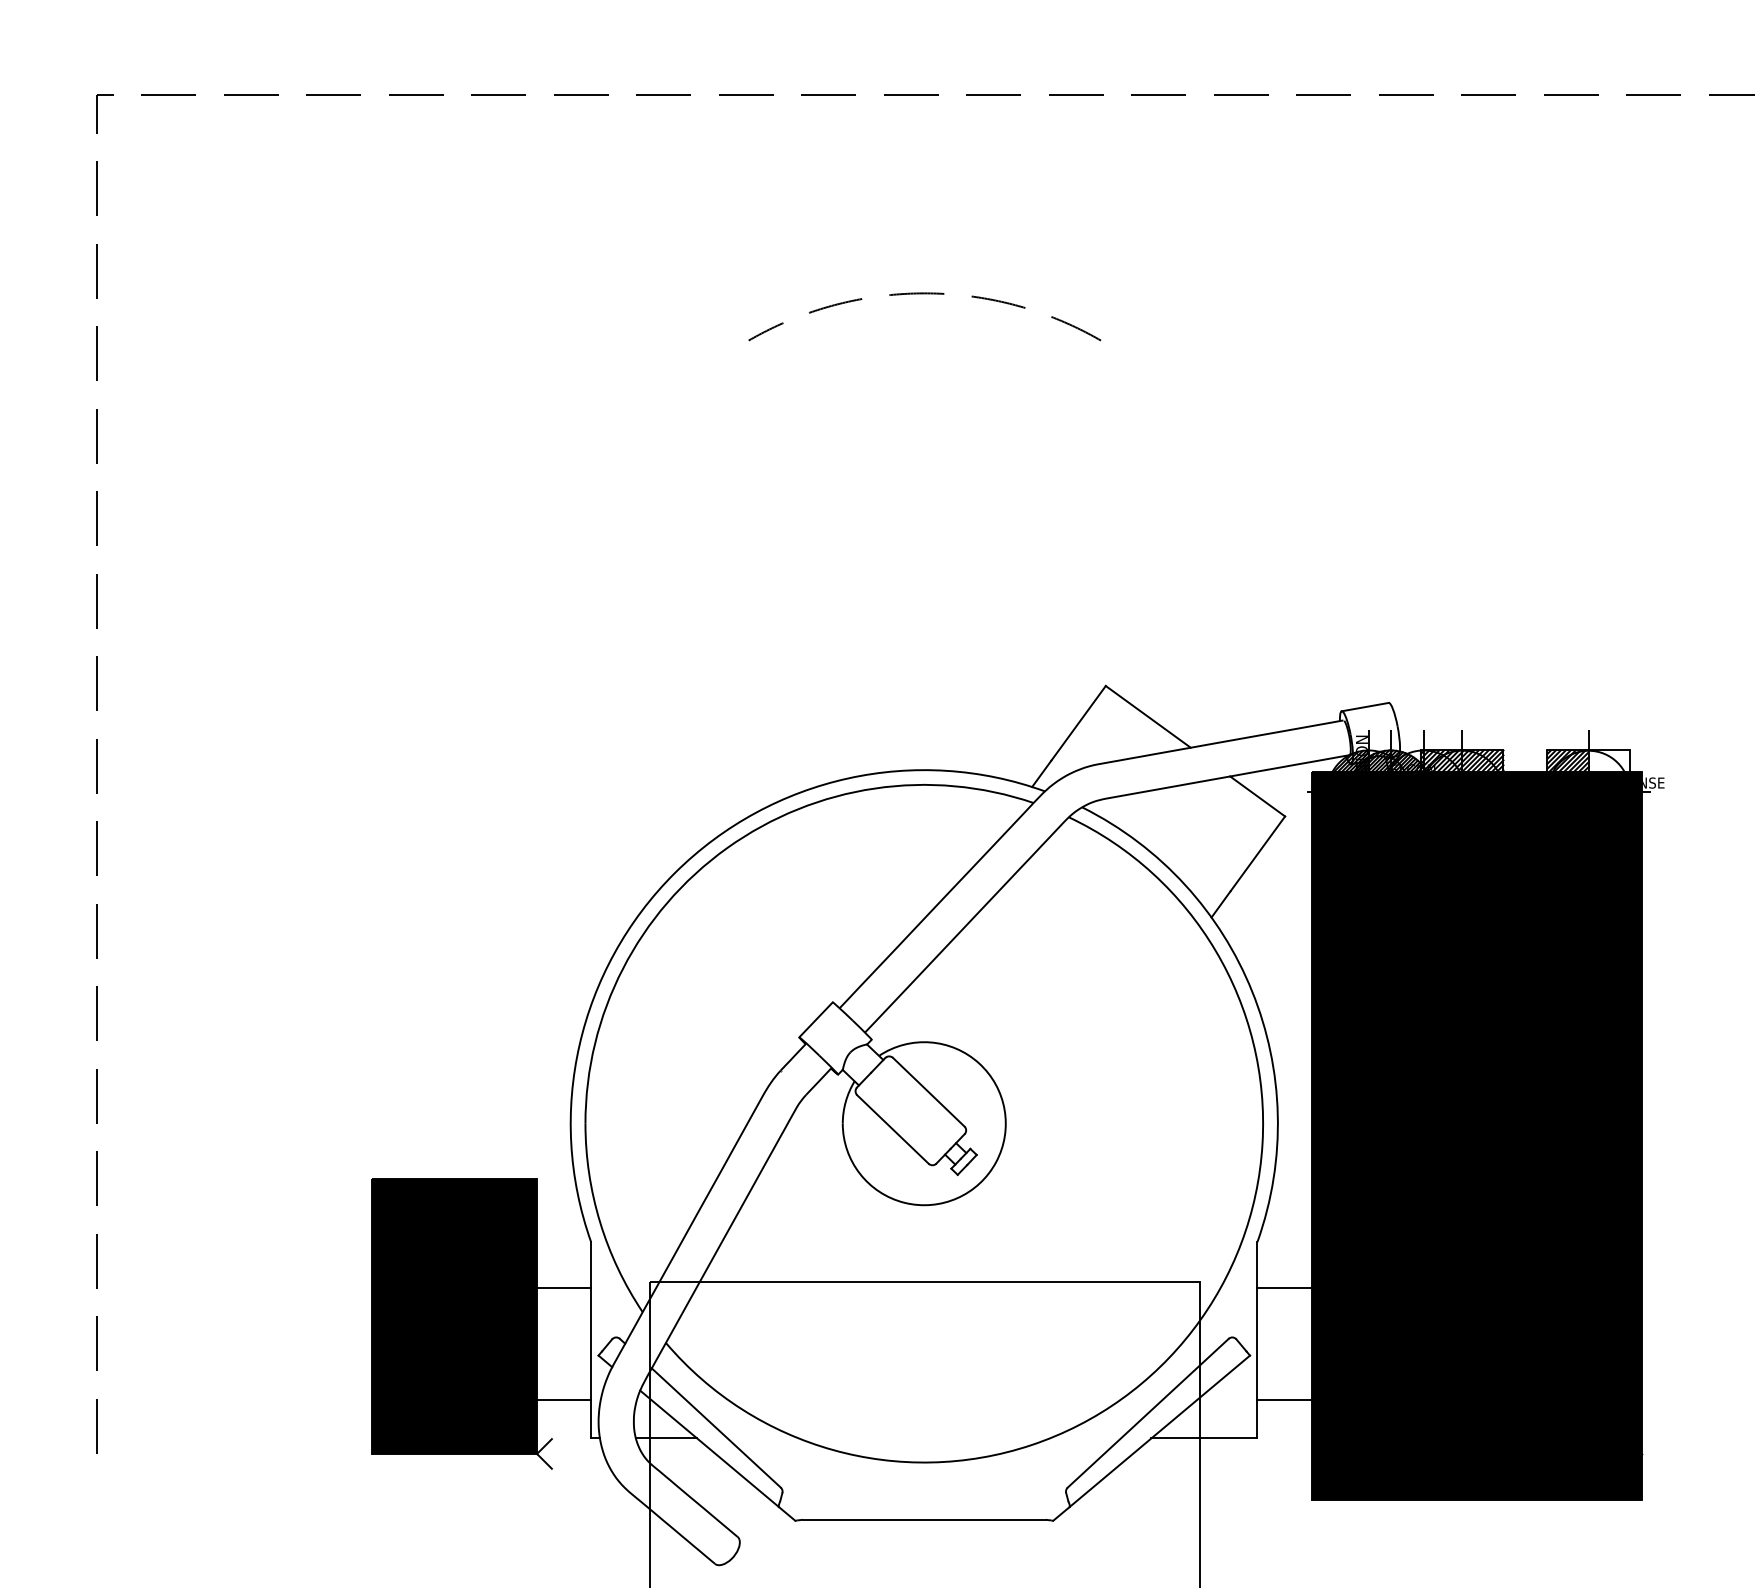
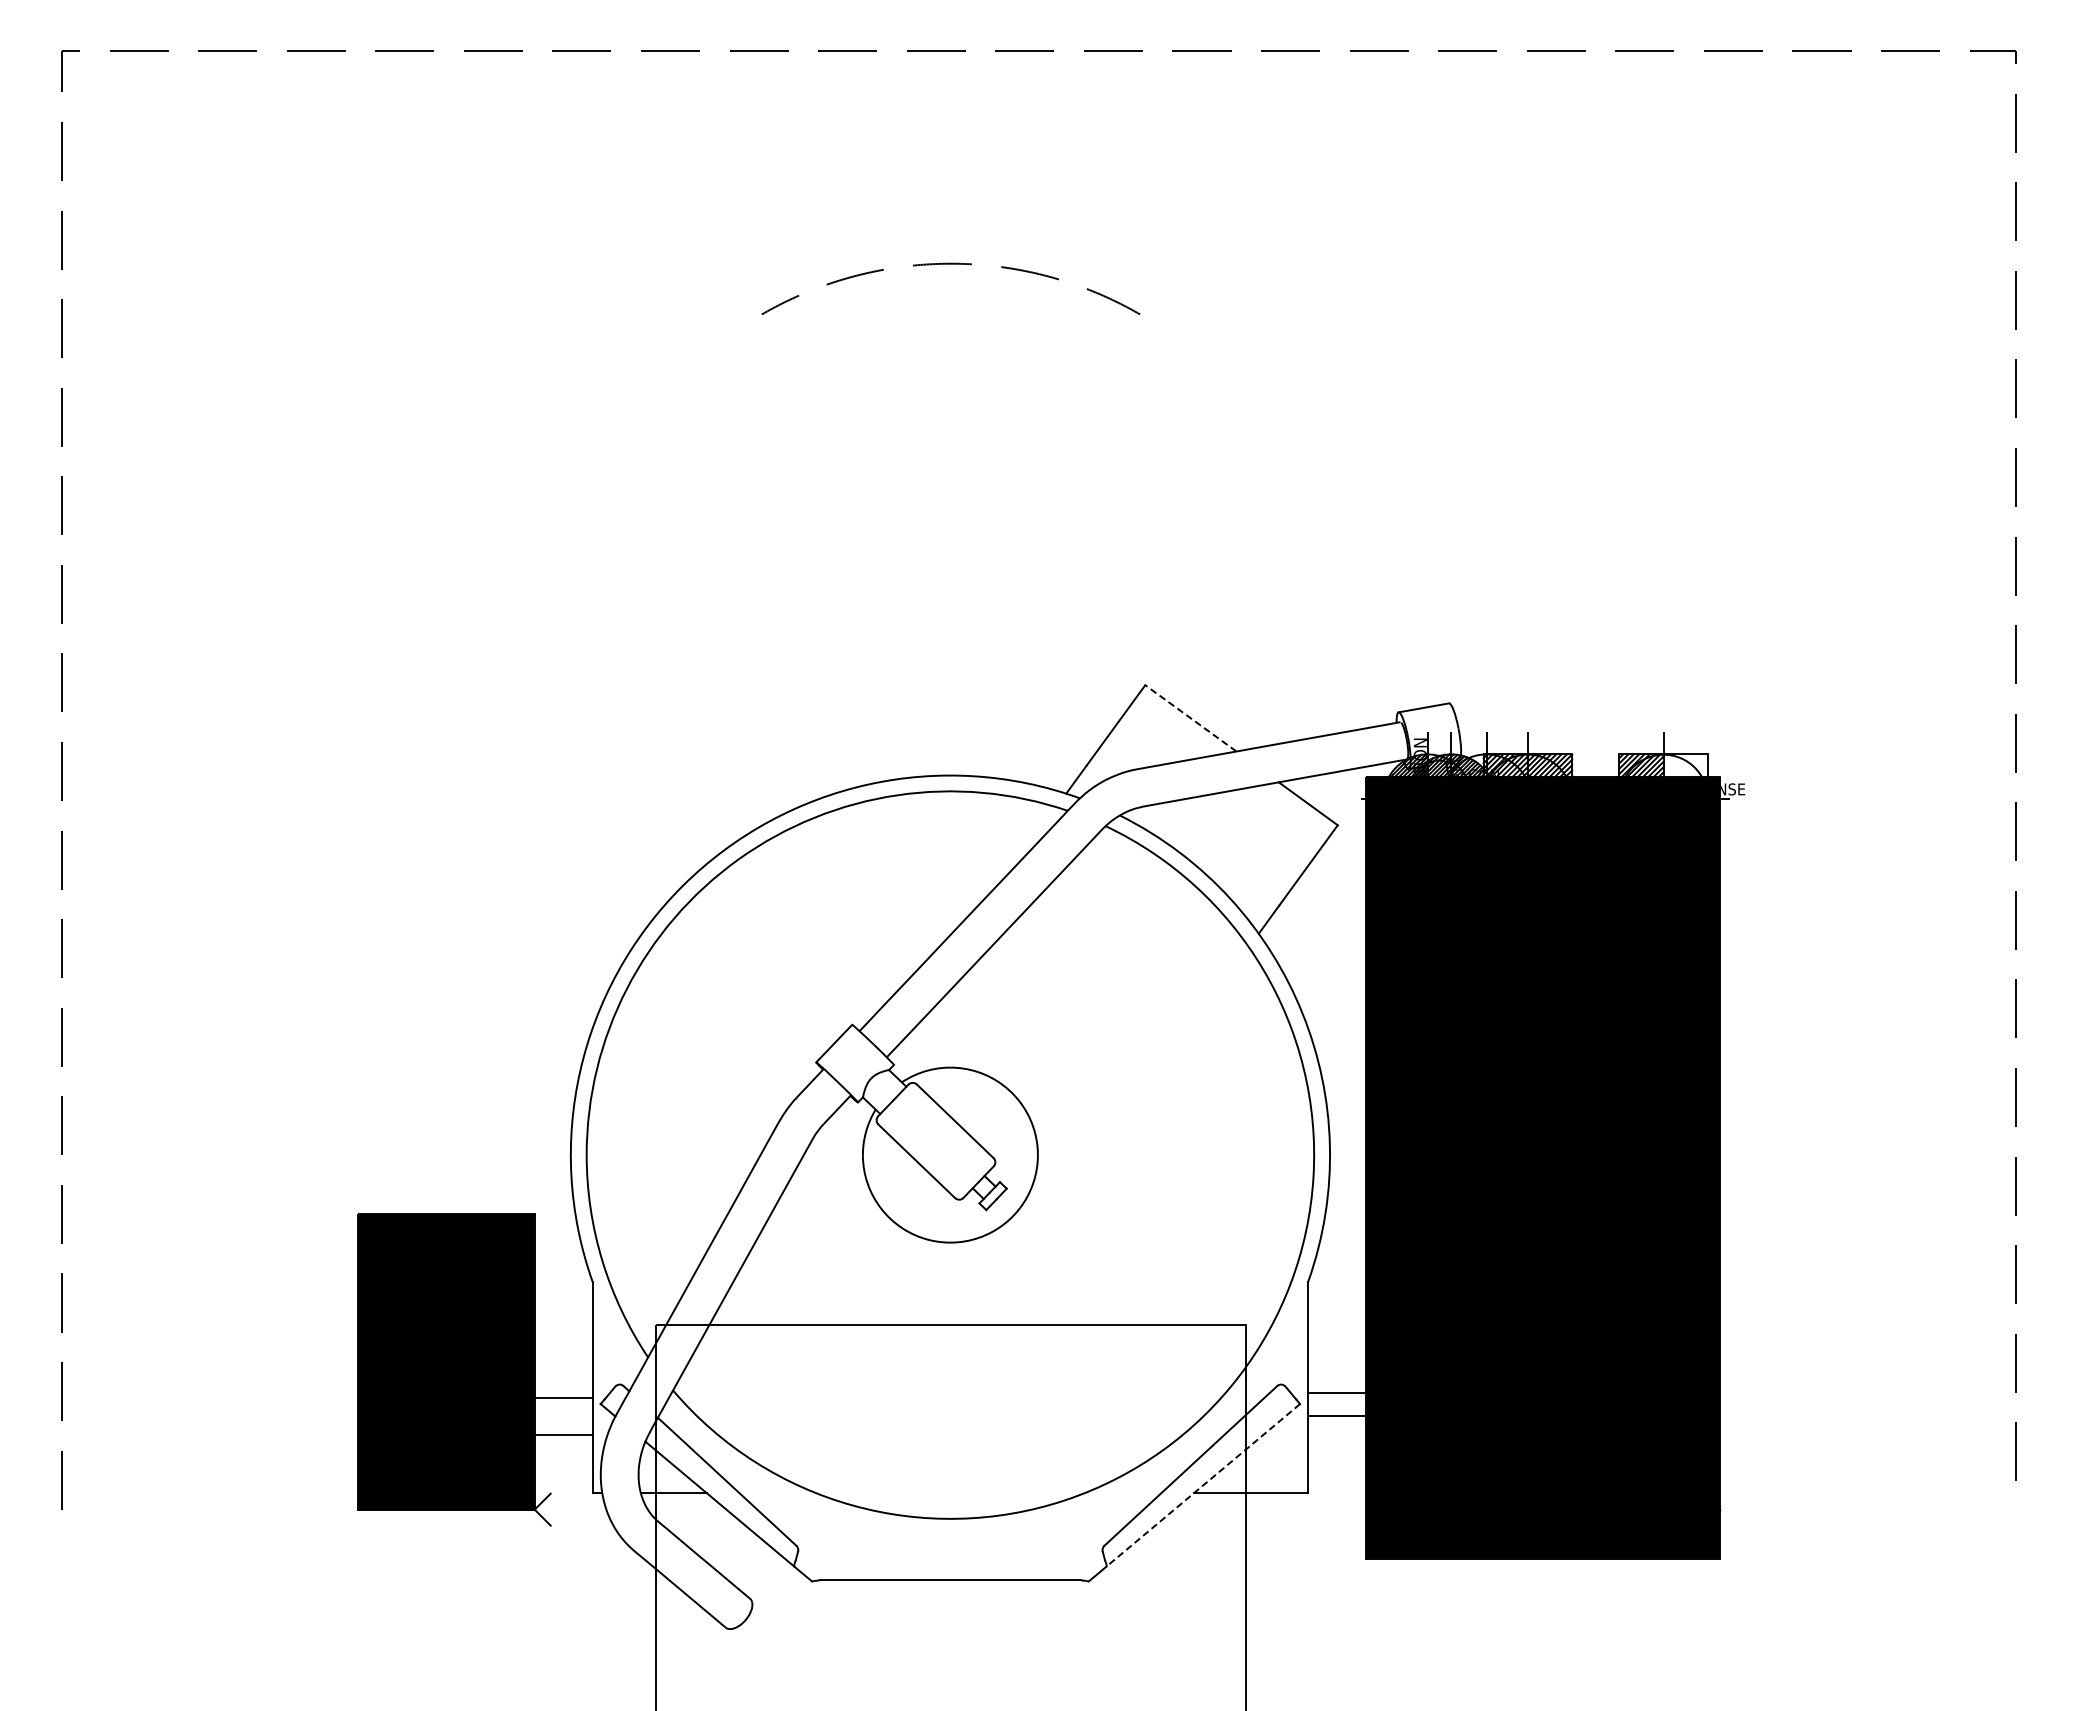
line: (1147, 717) -> (1190, 718), solid -> dashed
line: (563, 1288) -> (563, 1435), moved
line: (1284, 1288) -> (1337, 1416), moved
line: (563, 1399) -> (563, 1398), moved
line: (1284, 1399) -> (1337, 1393), moved
line: (1159, 1431) -> (1202, 1485), solid -> dashed

